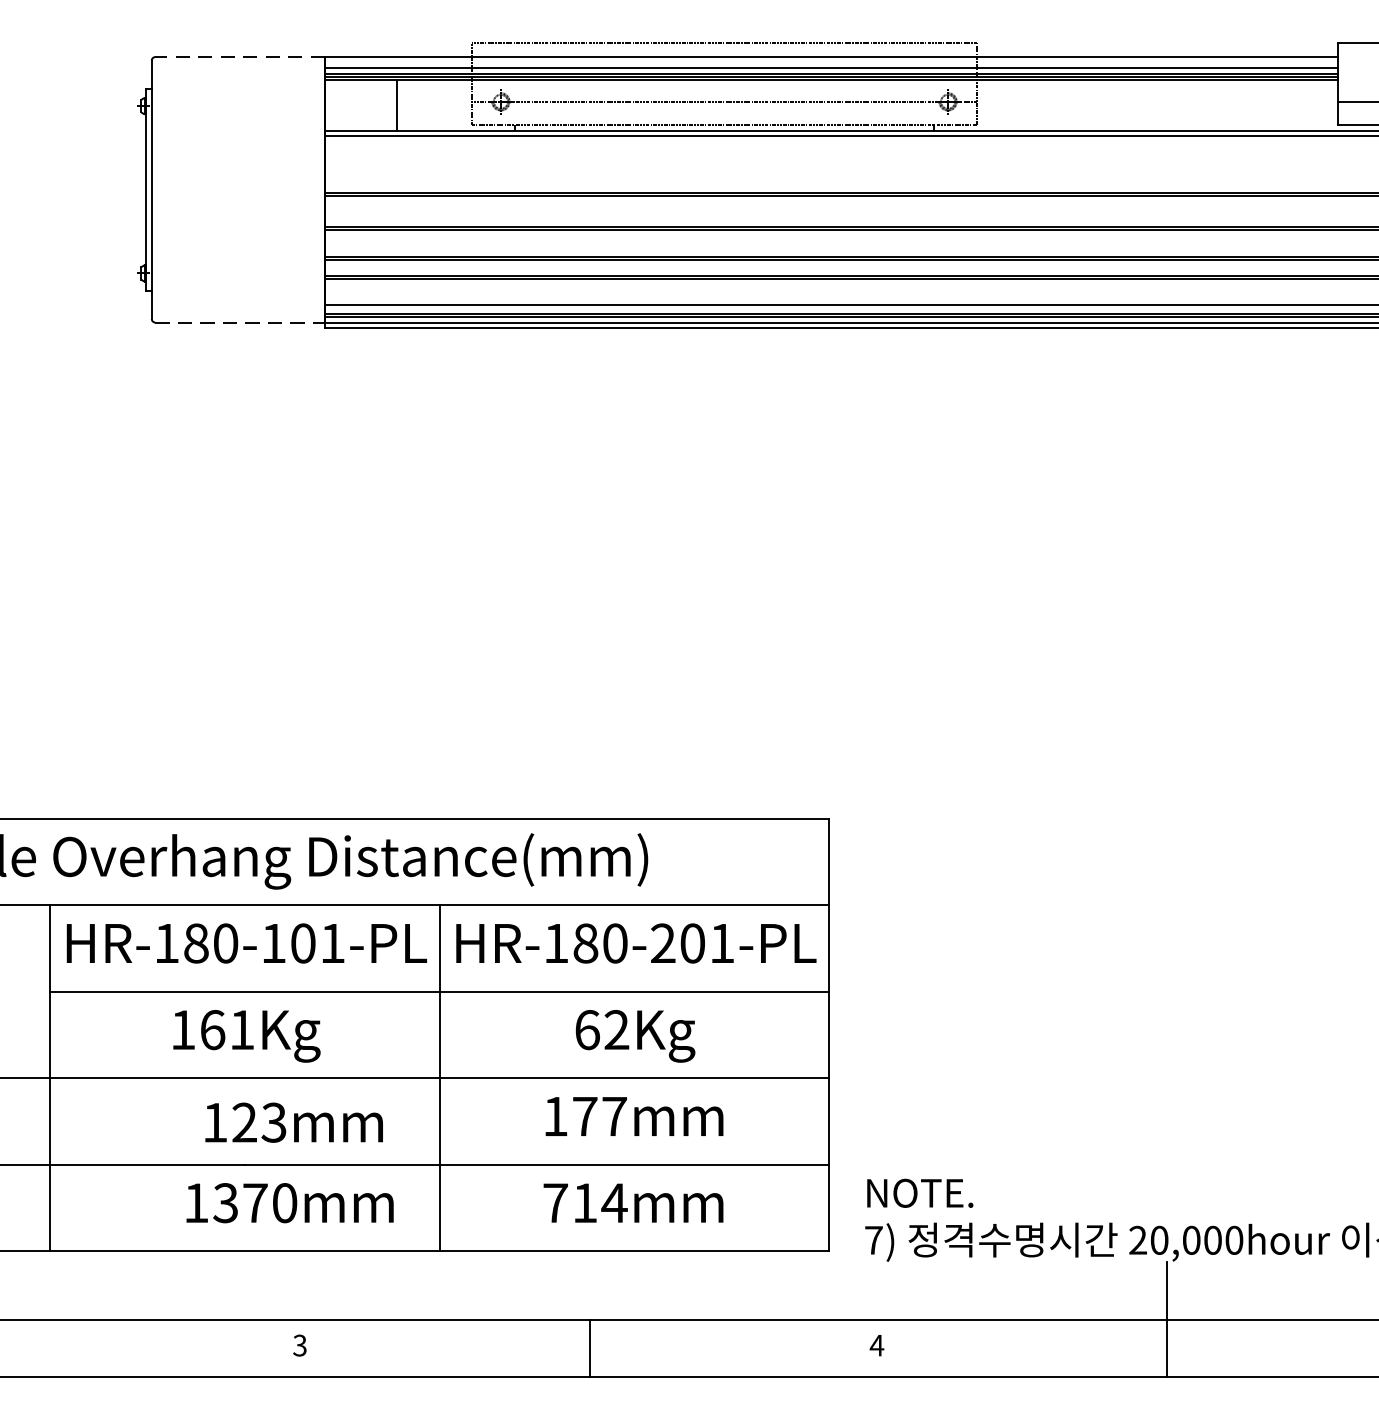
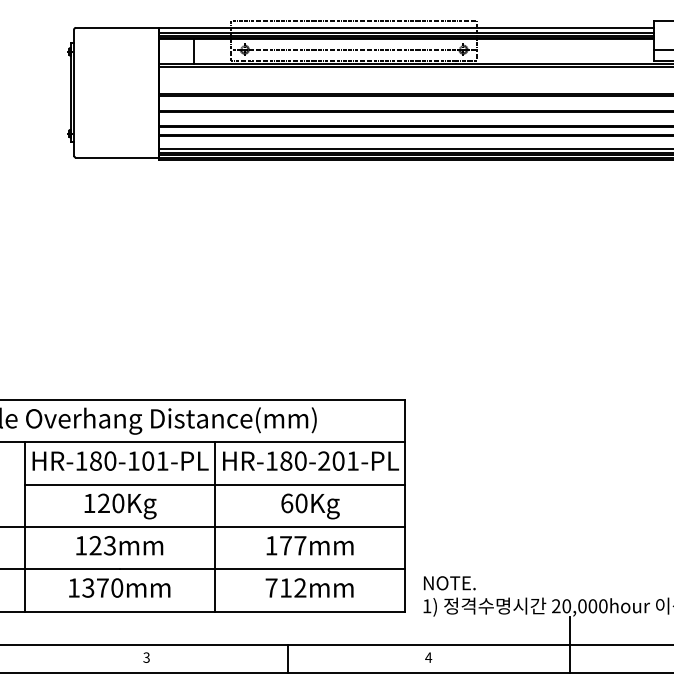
line: (238, 56) -> (116, 27), dashed -> solid
line: (240, 322) -> (117, 157), dashed -> solid
text: (228, 1030) -> (111, 503), 161Kg -> 120Kg
text: (616, 1030) -> (301, 503), 62Kg -> 60Kg
text: (293, 1122) -> (119, 545), moved
text: (289, 1202) -> (119, 587), moved
text: (612, 1202) -> (299, 587), 714mm -> 712mm
text: (874, 1240) -> (427, 606), 7) -> 1)

